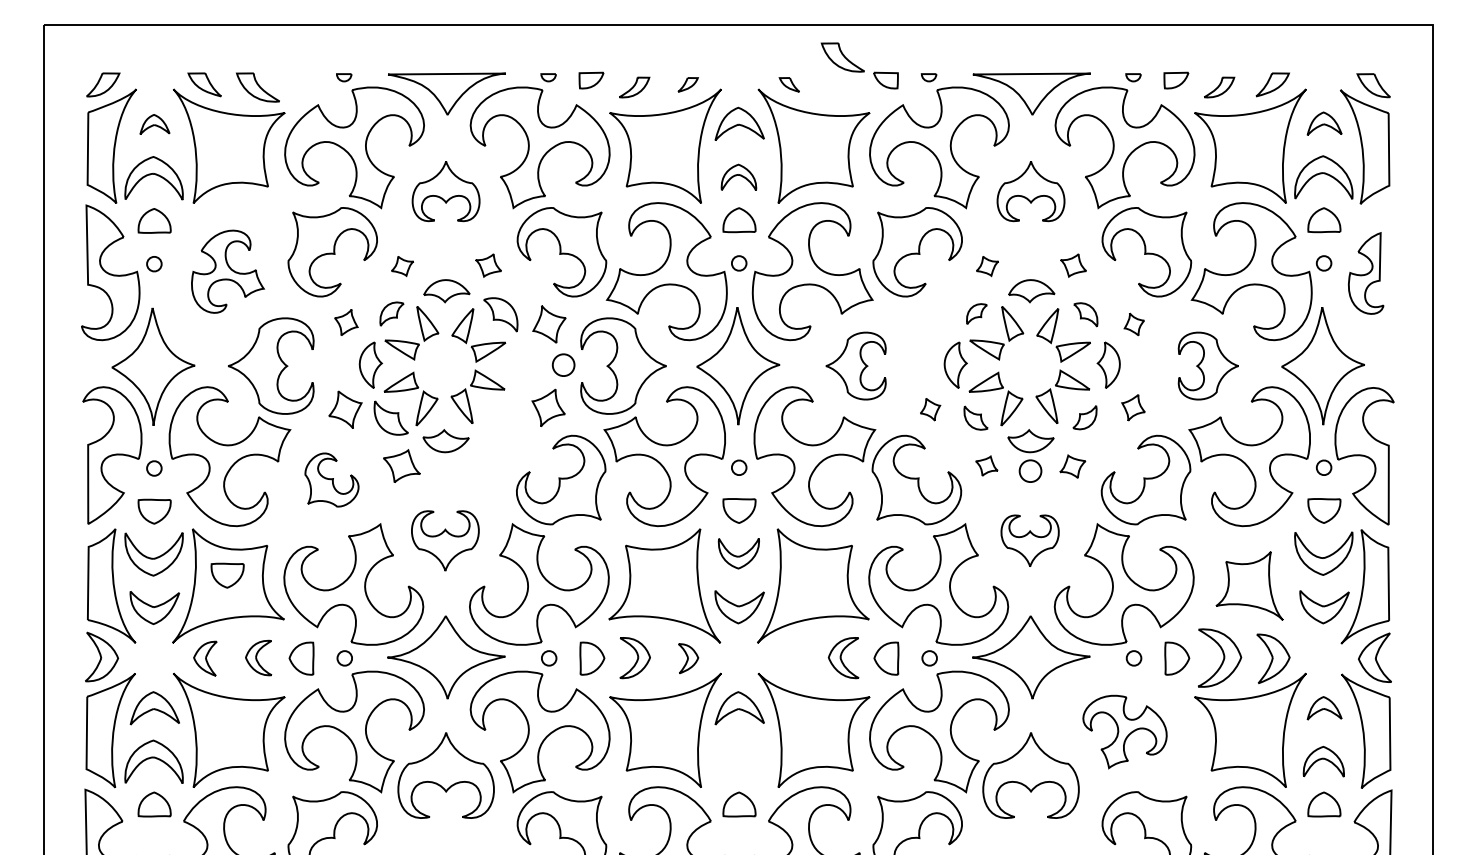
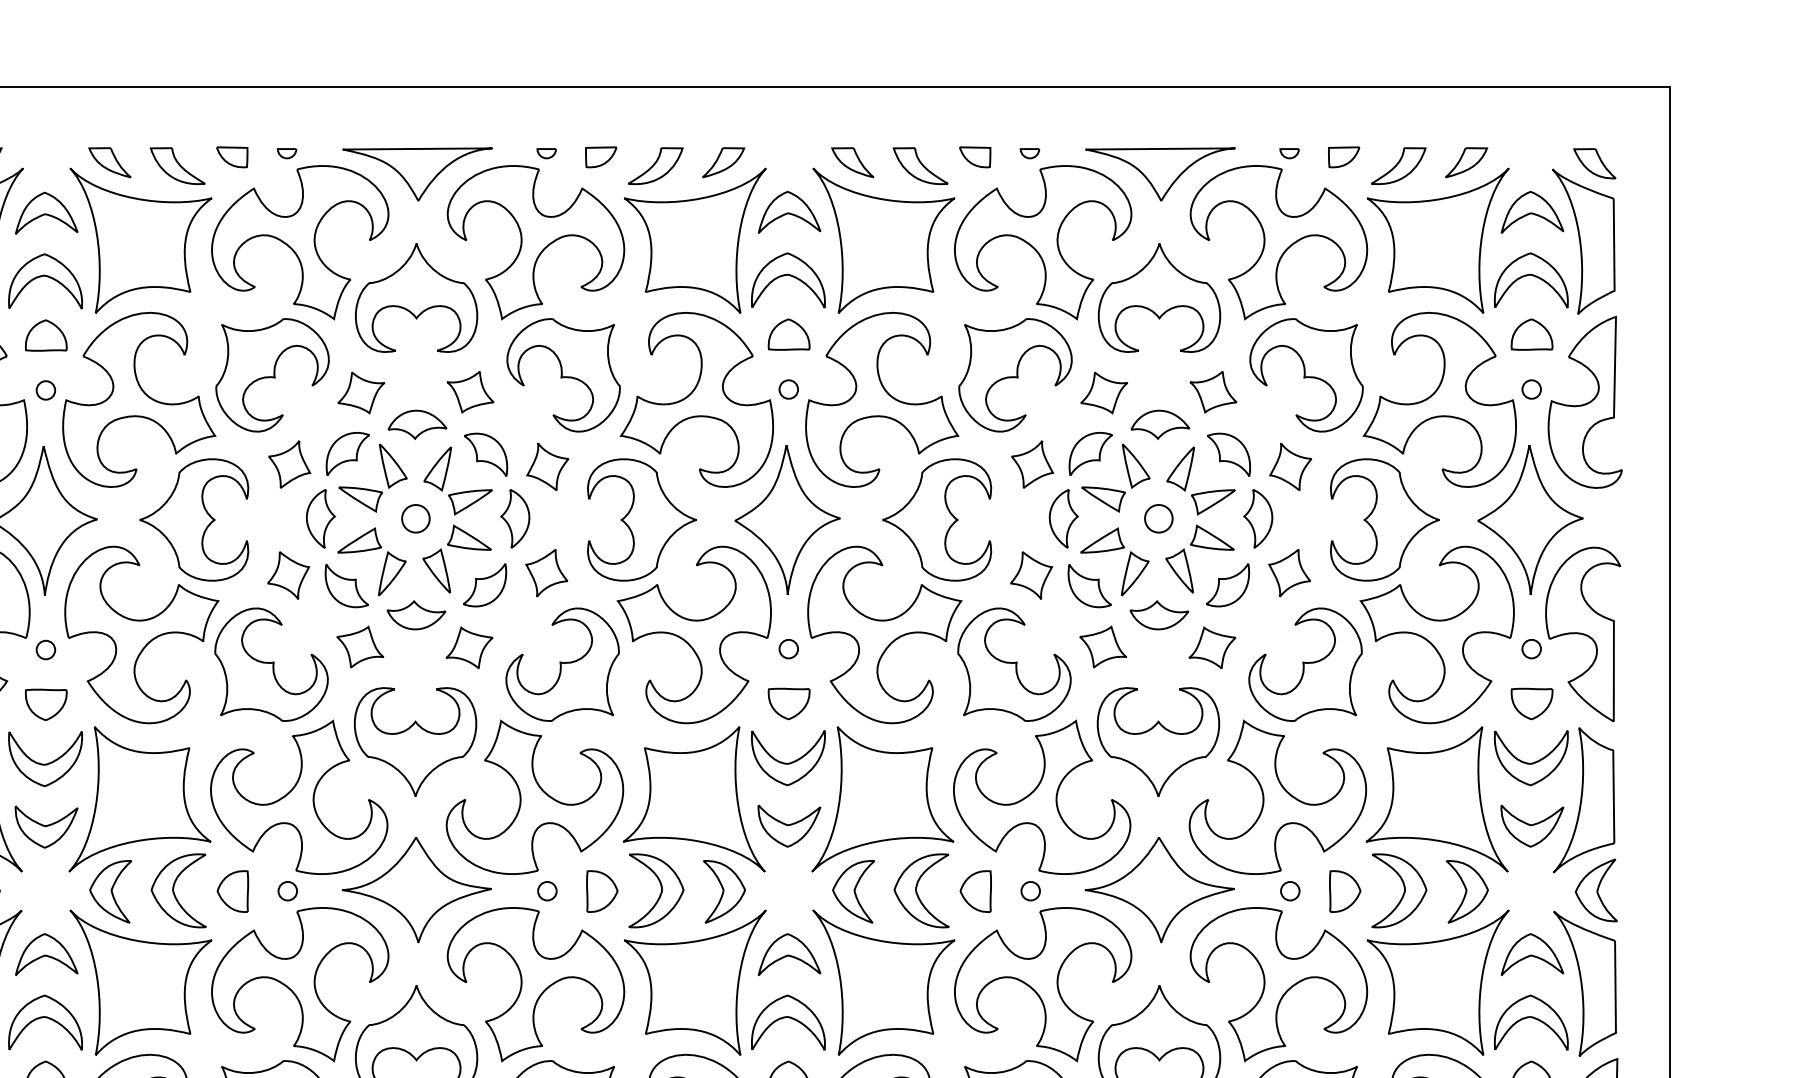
part: (842, 57) -> (919, 166), moved
part: (300, 80) -> (231, 157), added
part: (688, 84) -> (724, 162), size x1.67
part: (789, 84) -> (852, 162), size x1.67
part: (634, 87) -> (655, 166), size x1.43
part: (1219, 87) -> (1398, 166), size x1.43
part: (1324, 123) -> (1532, 211), size x1.43
part: (154, 124) -> (46, 213), size x1.67
part: (738, 177) -> (787, 280), size x1.67
part: (445, 191) -> (415, 298), size x1.43
part: (1030, 191) -> (1158, 298), size x1.43
part: (488, 265) -> (470, 392), size x1.43
part: (1073, 265) -> (1213, 392), size x1.43
part: (402, 266) -> (361, 393), size x1.67
part: (987, 266) -> (1104, 393), size x1.67
part: (227, 271) -> (138, 399), size x1.67
part: (1365, 273) -> (1584, 402), size x1.67
part: (391, 313) -> (347, 453), size x1.43
part: (976, 313) -> (1090, 453), size x1.67
part: (1085, 314) -> (1228, 454), size x1.43
part: (346, 322) -> (289, 464), size x1.43
part: (931, 322) -> (1033, 464), added
part: (1134, 324) -> (1290, 467), size x1.67
part: (523, 364) -> (514, 517), added
part: (563, 364) -> (415, 517), moved
part: (855, 365) -> (936, 519), size x1.43
part: (1208, 365) -> (1384, 519), size x1.43
part: (1133, 407) -> (1289, 572), size x1.43
part: (930, 409) -> (1031, 575), size x1.67
part: (499, 417) -> (484, 585), added
part: (975, 417) -> (1088, 585), size x1.43
part: (1084, 417) -> (1227, 585), size x1.43
part: (986, 465) -> (1102, 646), size x1.67
part: (487, 466) -> (469, 647), added
part: (1072, 466) -> (1212, 647), size x1.43
part: (1030, 470) -> (1158, 517), moved
part: (331, 479) -> (270, 663), size x1.67
part: (445, 540) -> (415, 741), size x1.43
part: (1029, 540) -> (1157, 741), size x1.67
part: (738, 553) -> (787, 757), size x1.43
part: (227, 575) -> (138, 785), removed
part: (1249, 585) -> (1436, 798), size x1.67
part: (258, 657) -> (178, 890), size x1.67
part: (635, 657) -> (657, 890), size x1.43
part: (843, 657) -> (921, 890), size x1.43
part: (205, 658) -> (110, 891), size x1.43
part: (688, 658) -> (724, 891), size x1.67
part: (790, 658) -> (853, 891), added
part: (1324, 708) -> (1532, 954), size x1.43
part: (1124, 731) -> (1278, 984), size x1.67
part: (738, 761) -> (787, 1022), added
part: (1323, 761) -> (1530, 1022), size x1.43

